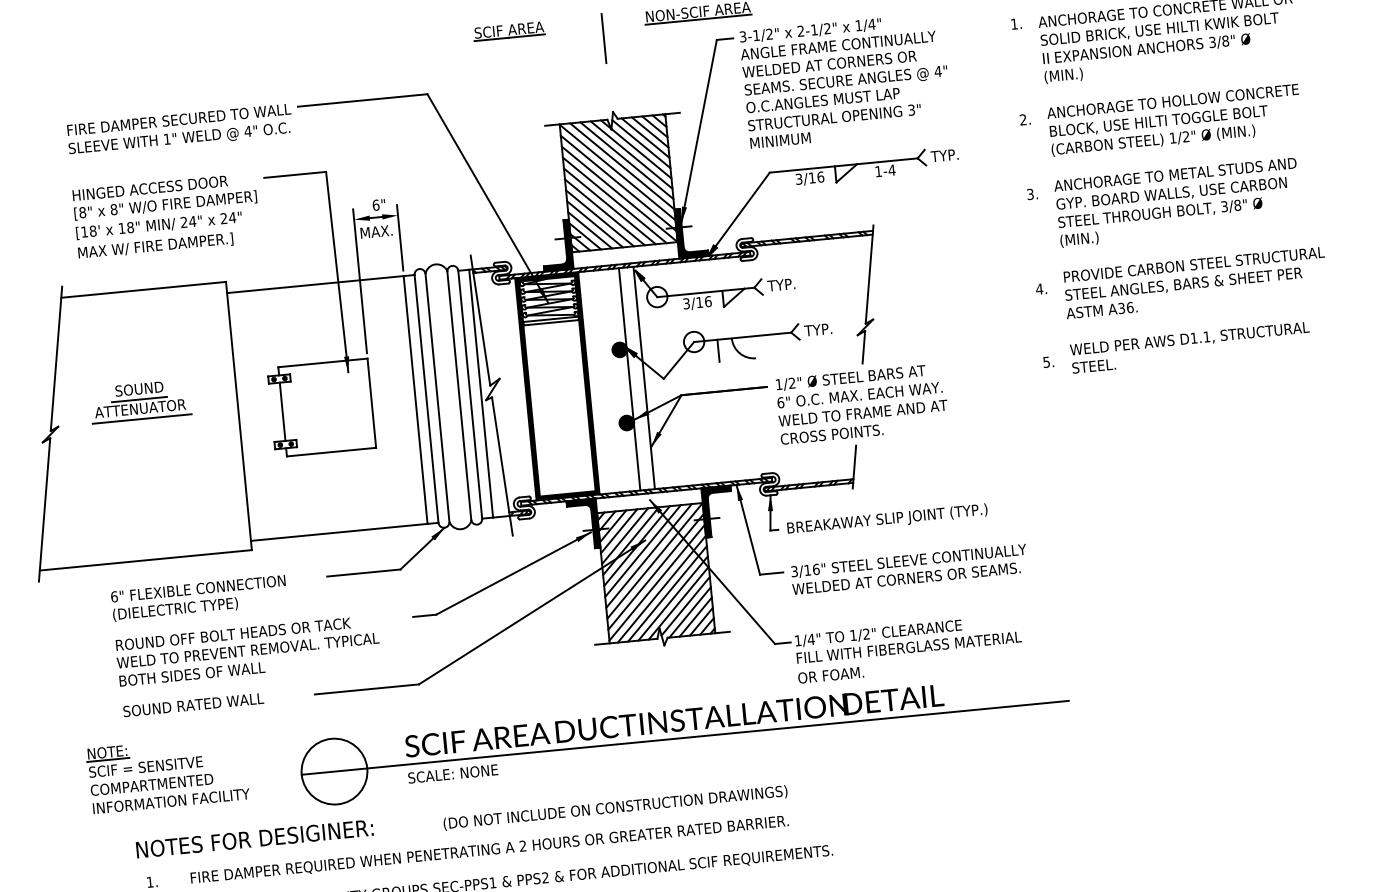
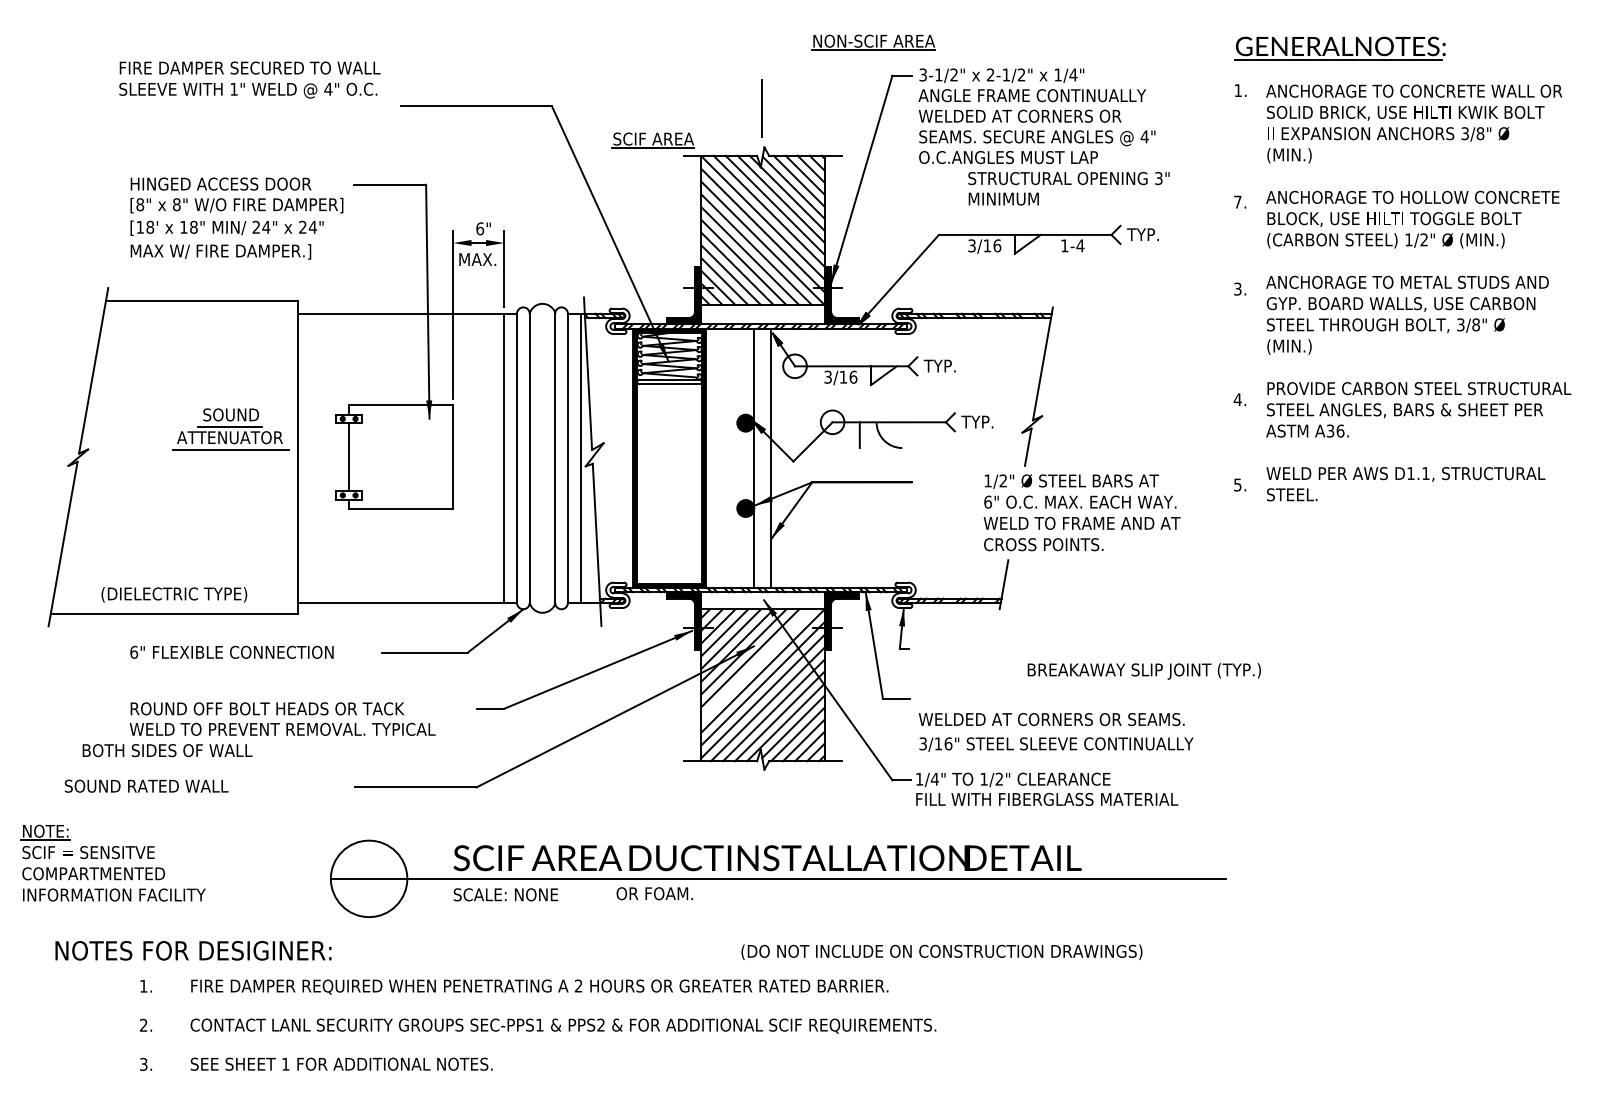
part: (508, 31) -> (652, 140), moved
line: (603, 38) -> (761, 108), moved
text: (1022, 119) -> (1237, 201), 2. -> 7.
text: (835, 126) -> (1068, 188), moved
text: (179, 129) -> (249, 79), moved
part: (140, 401) -> (230, 429), moved
text: (861, 403) -> (1081, 512), moved
text: (886, 519) -> (1143, 671), moved
line: (648, 555) -> (756, 664), removed
text: (908, 561) -> (1056, 744), moved
text: (175, 609) -> (174, 594), moved
text: (192, 674) -> (167, 750), moved
text: (830, 675) -> (654, 893), moved
text: (193, 704) -> (146, 785), moved
part: (167, 773) -> (112, 862), moved
text: (615, 807) -> (941, 951), moved
text: (254, 838) -> (193, 950), moved

